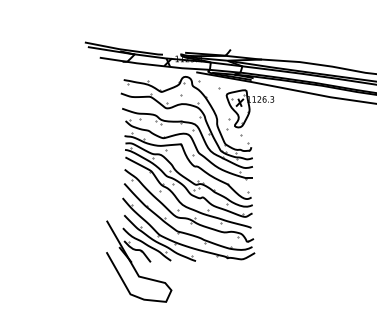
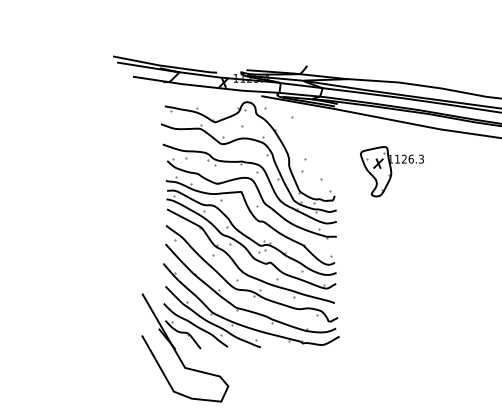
part: (249, 108) -> (391, 171), moved

